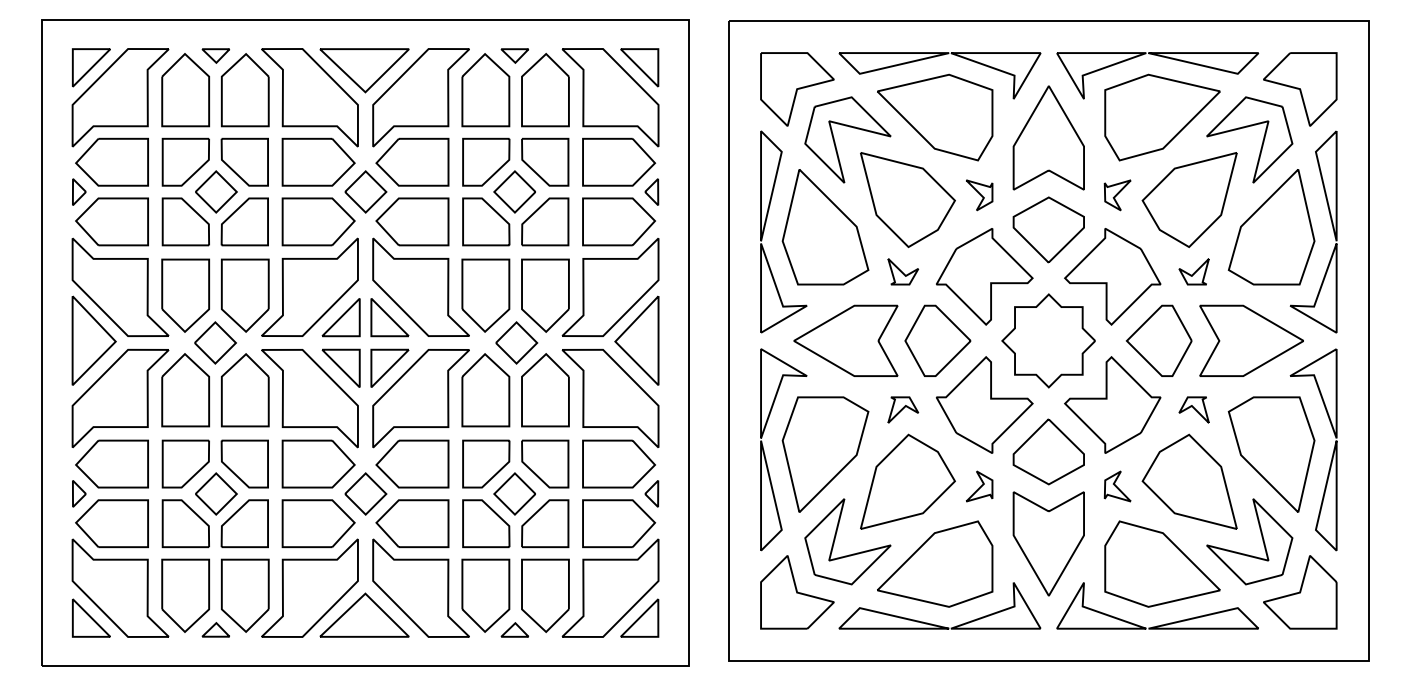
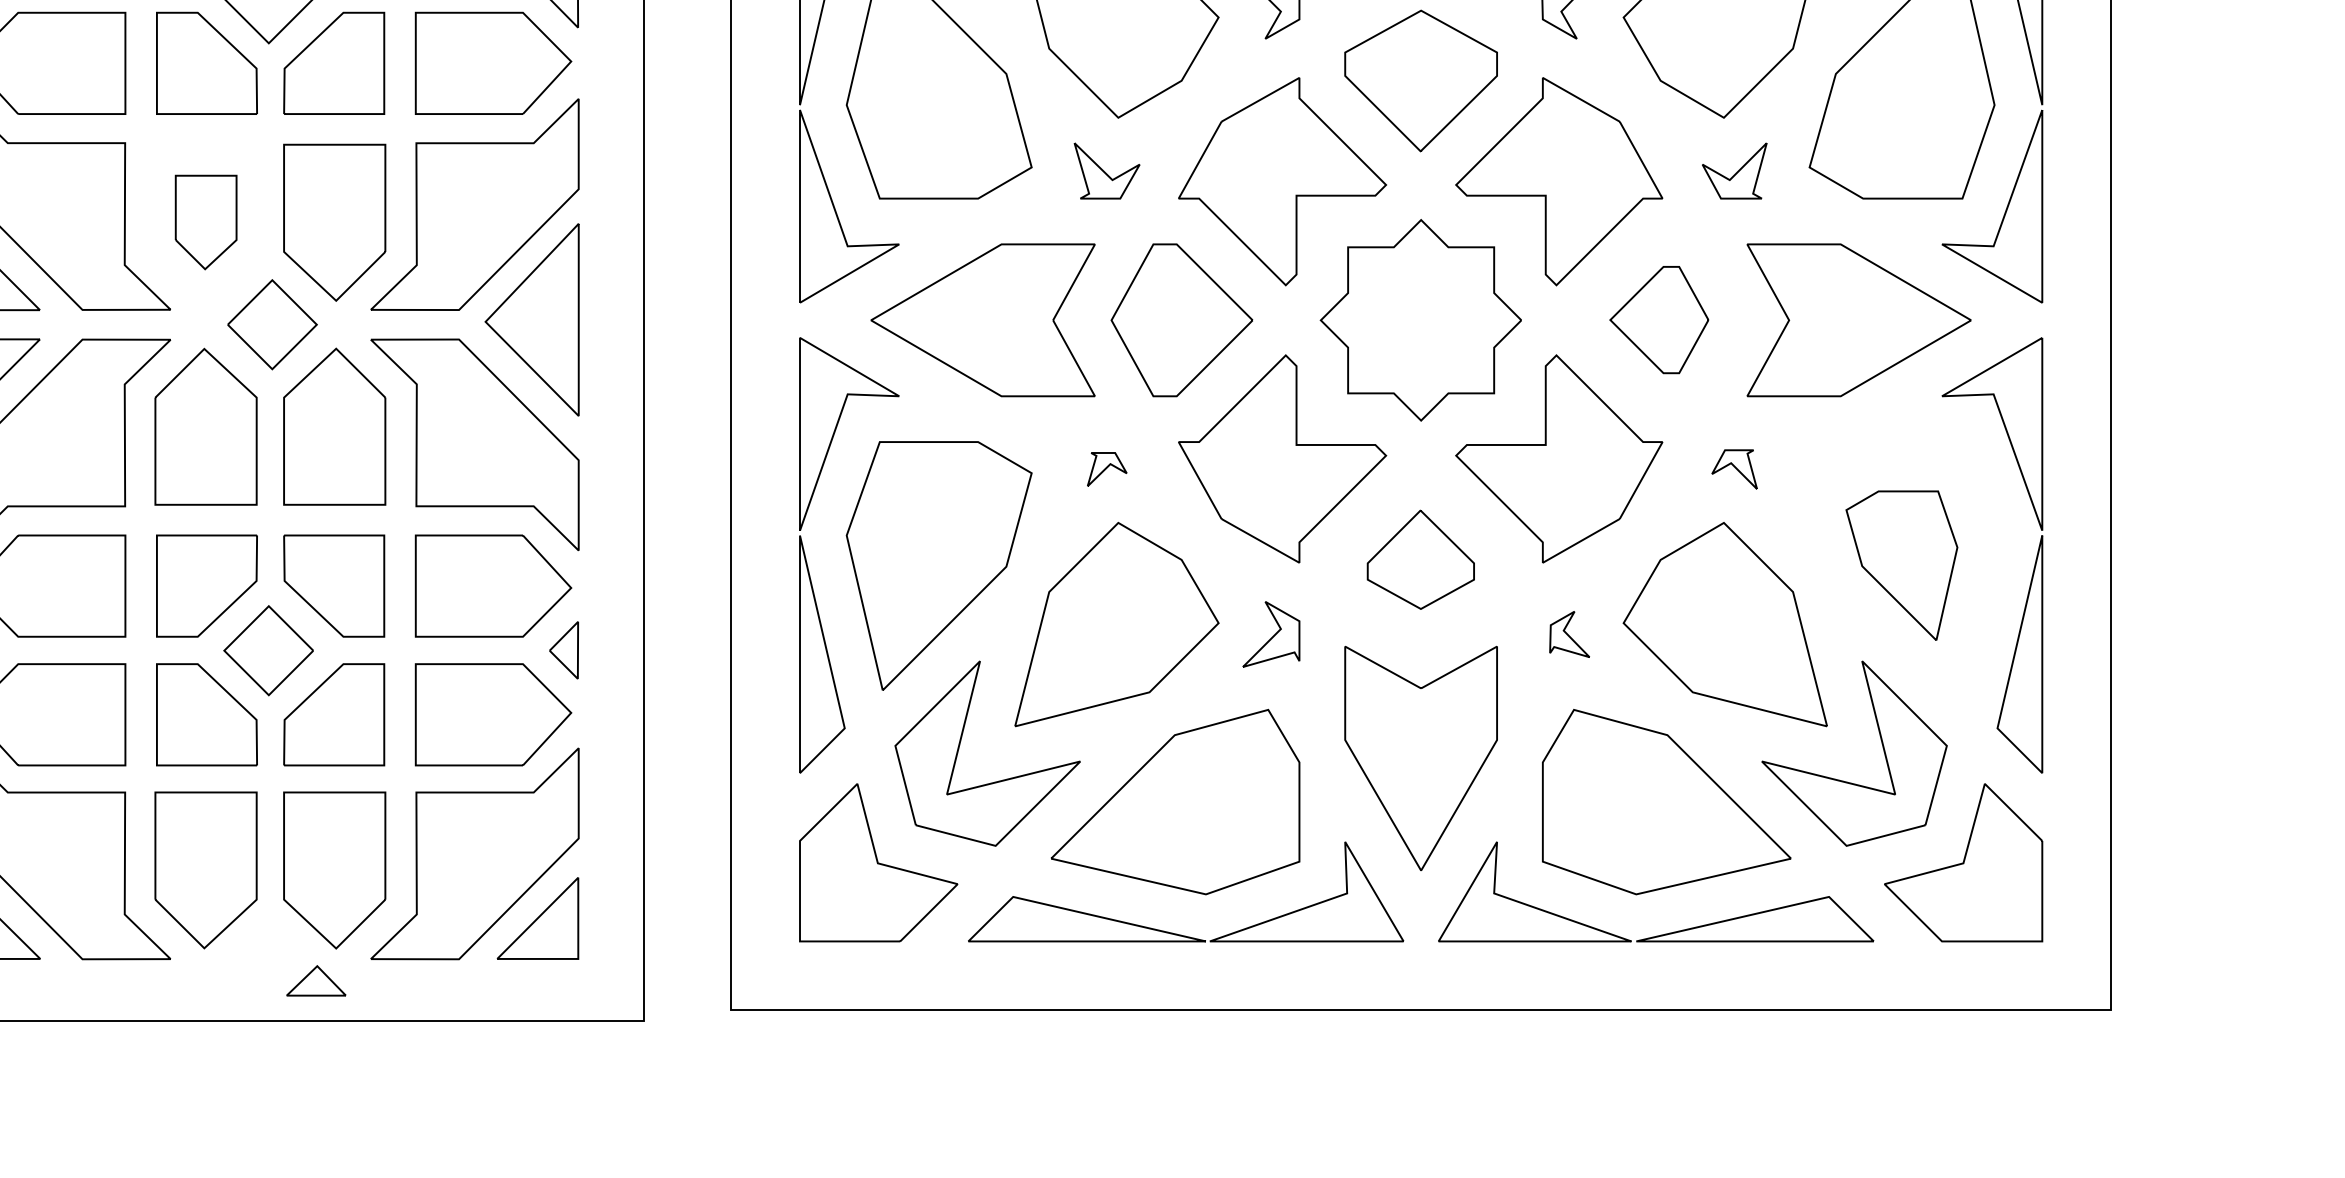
part: (485, 295) -> (205, 222), size x0.6
part: (1158, 340) -> (1657, 319), size x0.7
part: (903, 409) -> (1107, 468), size x0.6
part: (1193, 409) -> (1733, 468), size x0.7
part: (1048, 451) -> (1420, 558), size x0.7
part: (1271, 454) -> (1901, 565), size x0.6
part: (1117, 486) -> (1569, 634), size x0.7
part: (514, 629) -> (315, 979), moved

